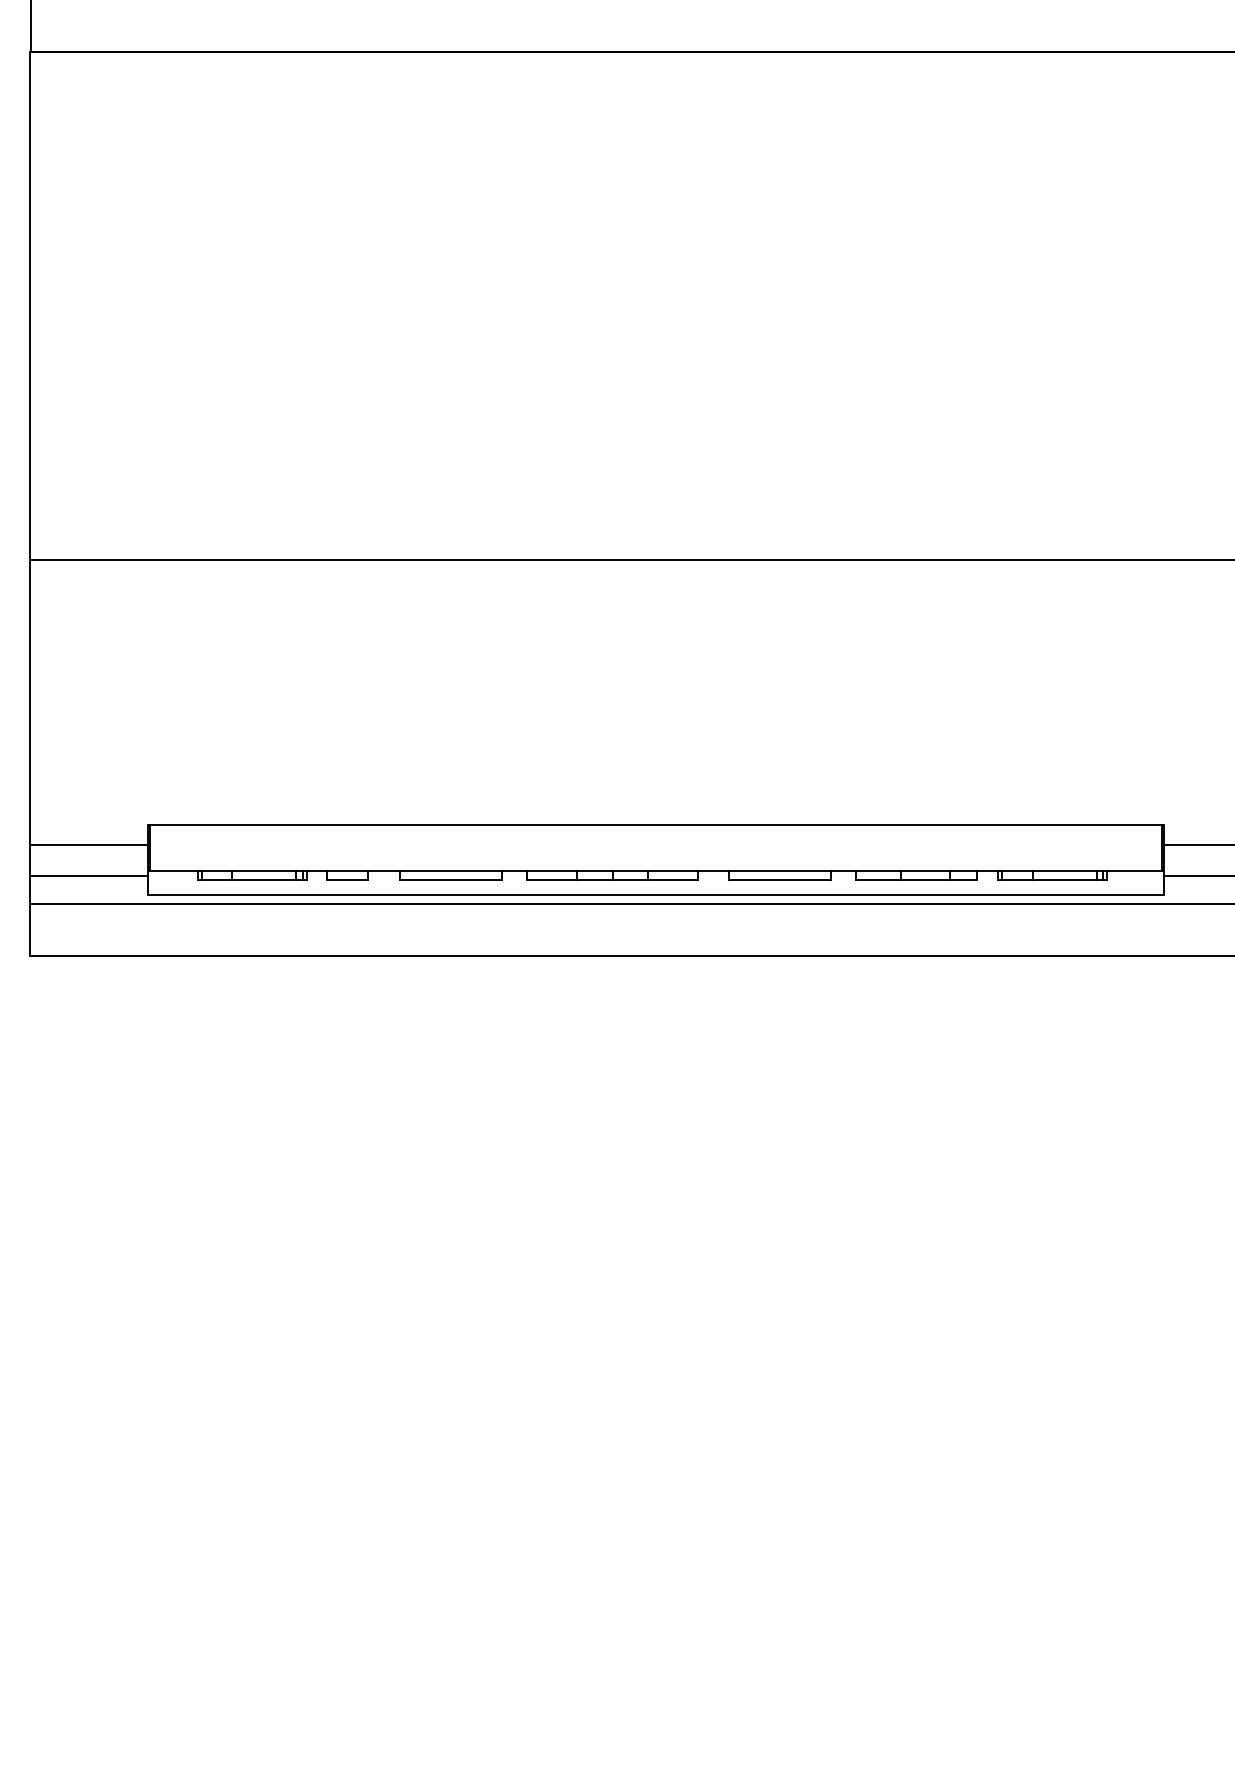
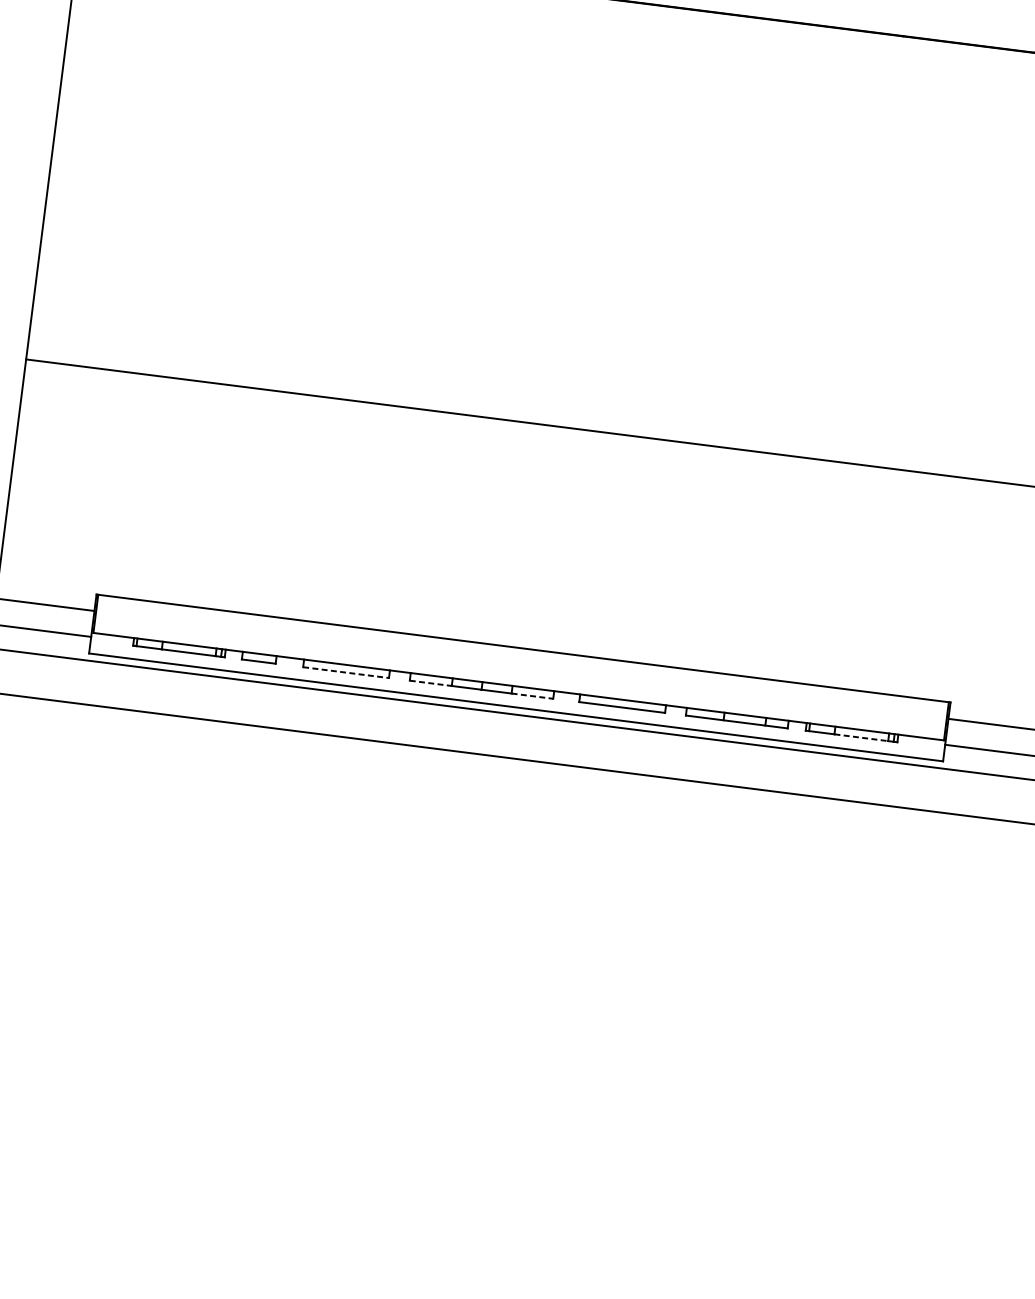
line: (451, 879) -> (346, 672), solid -> dashed
line: (552, 879) -> (431, 683), solid -> dashed
line: (673, 879) -> (532, 695), solid -> dashed
line: (1064, 879) -> (861, 737), solid -> dashed

